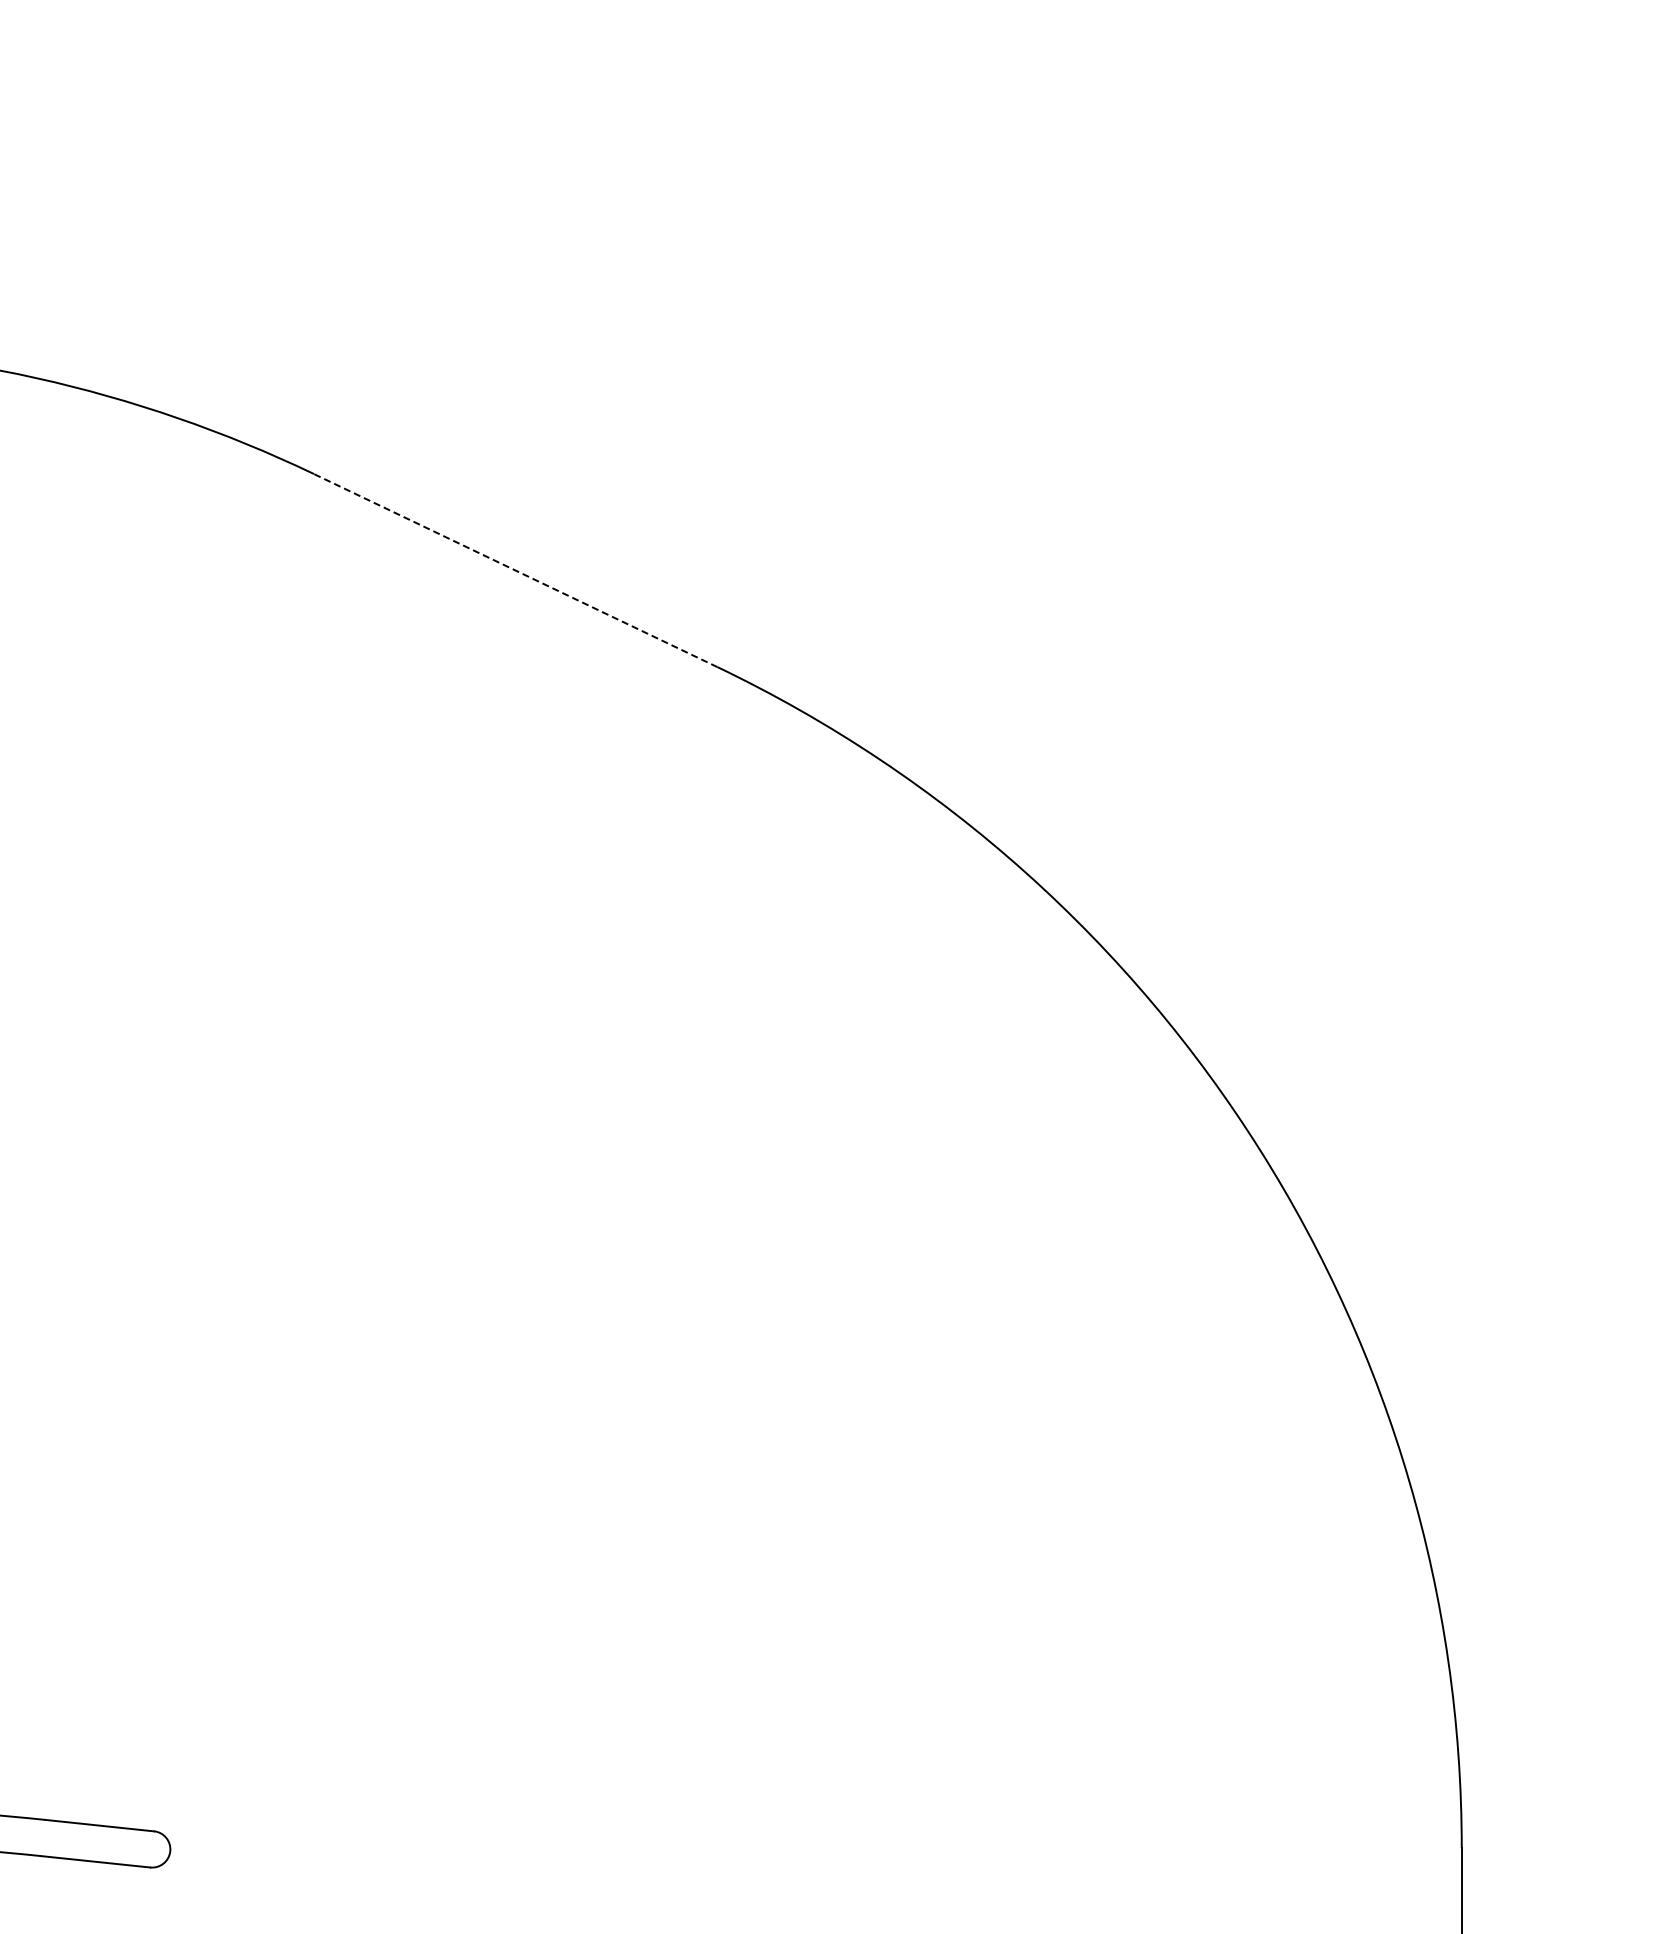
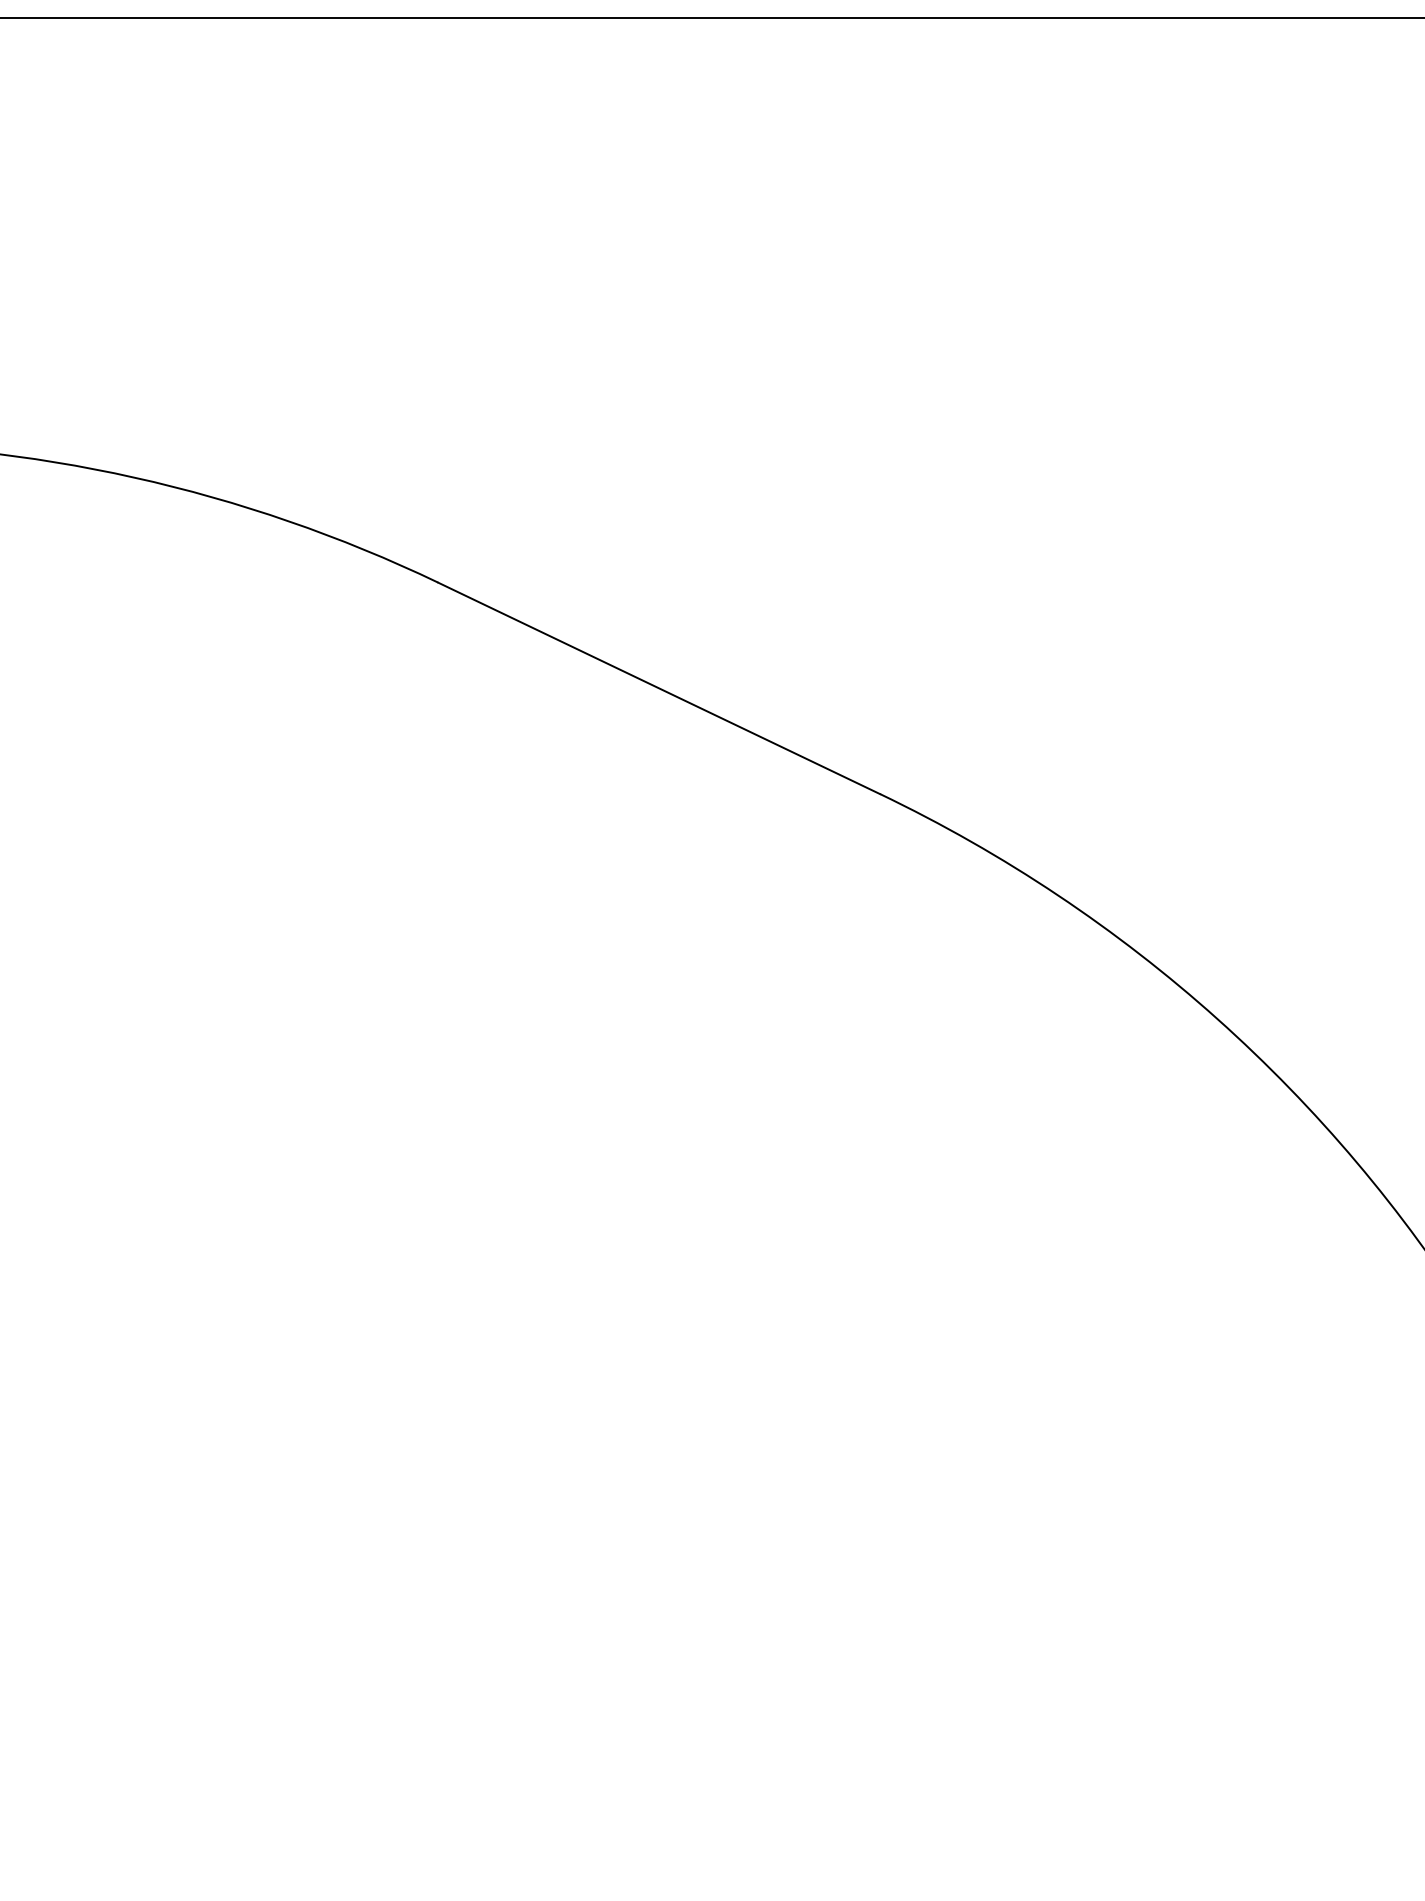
line: (515, 570) -> (658, 688), dashed -> solid

